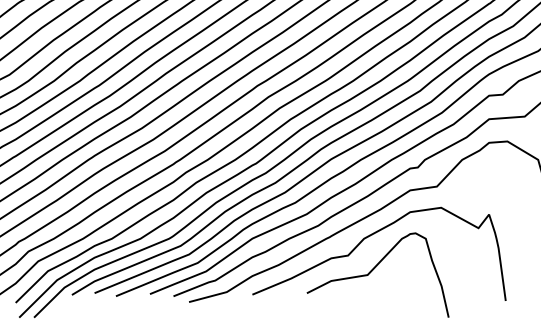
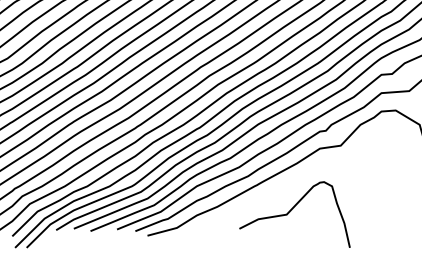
curve: (371, 236) -> (289, 184), removed

